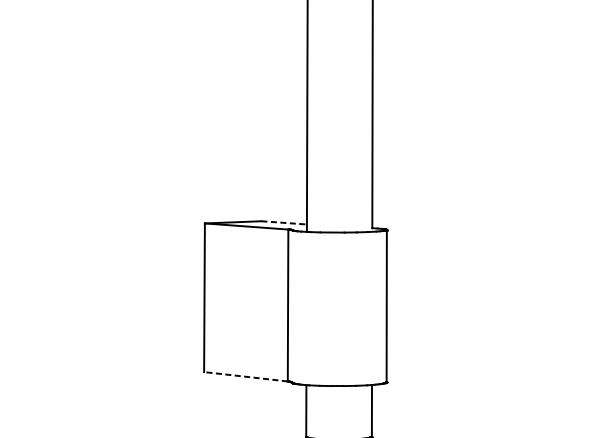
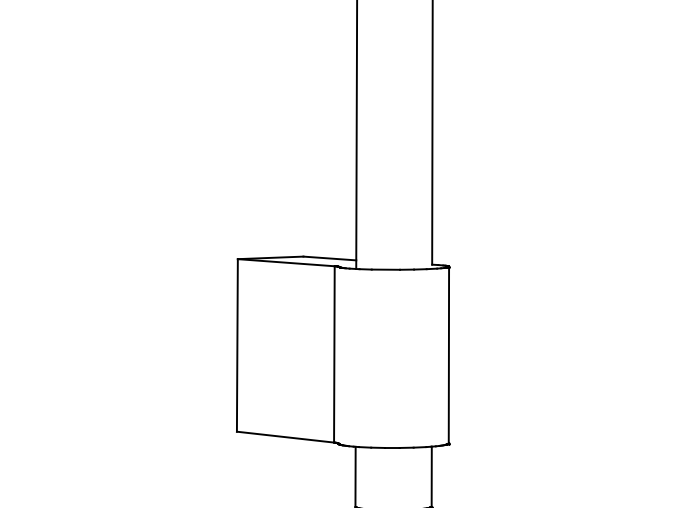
line: (284, 222) -> (330, 258), dashed -> solid
line: (245, 377) -> (285, 437), dashed -> solid

